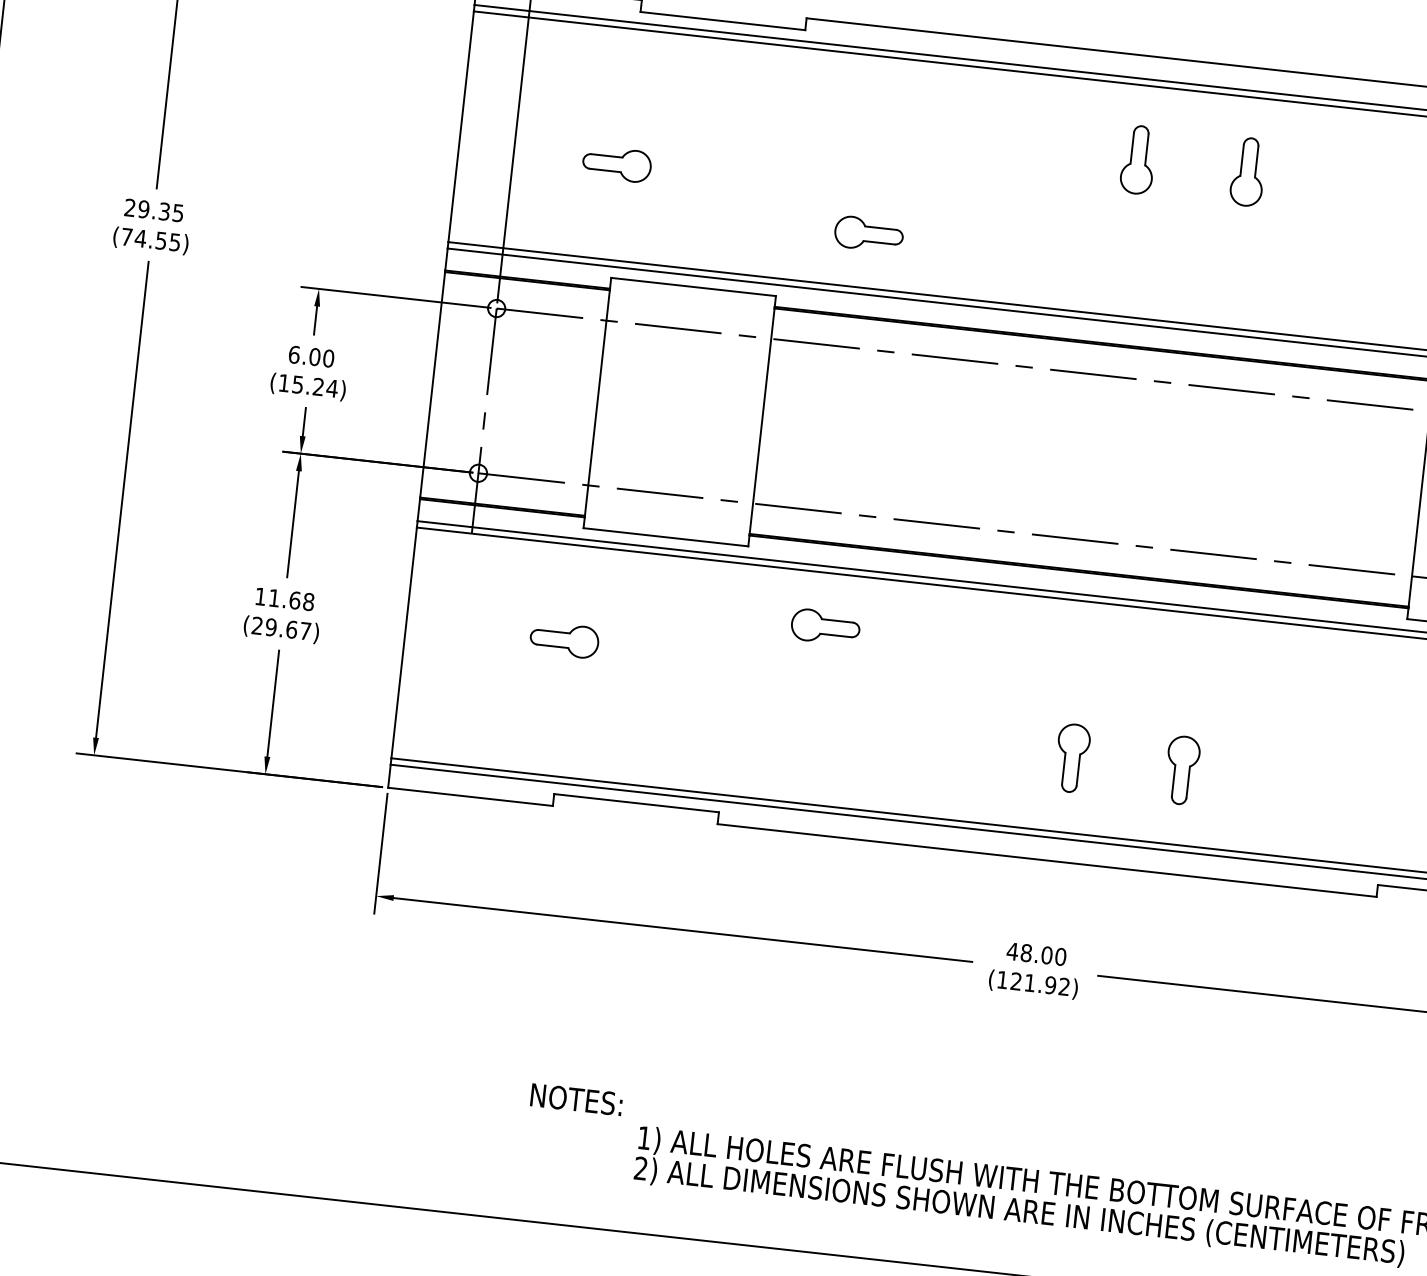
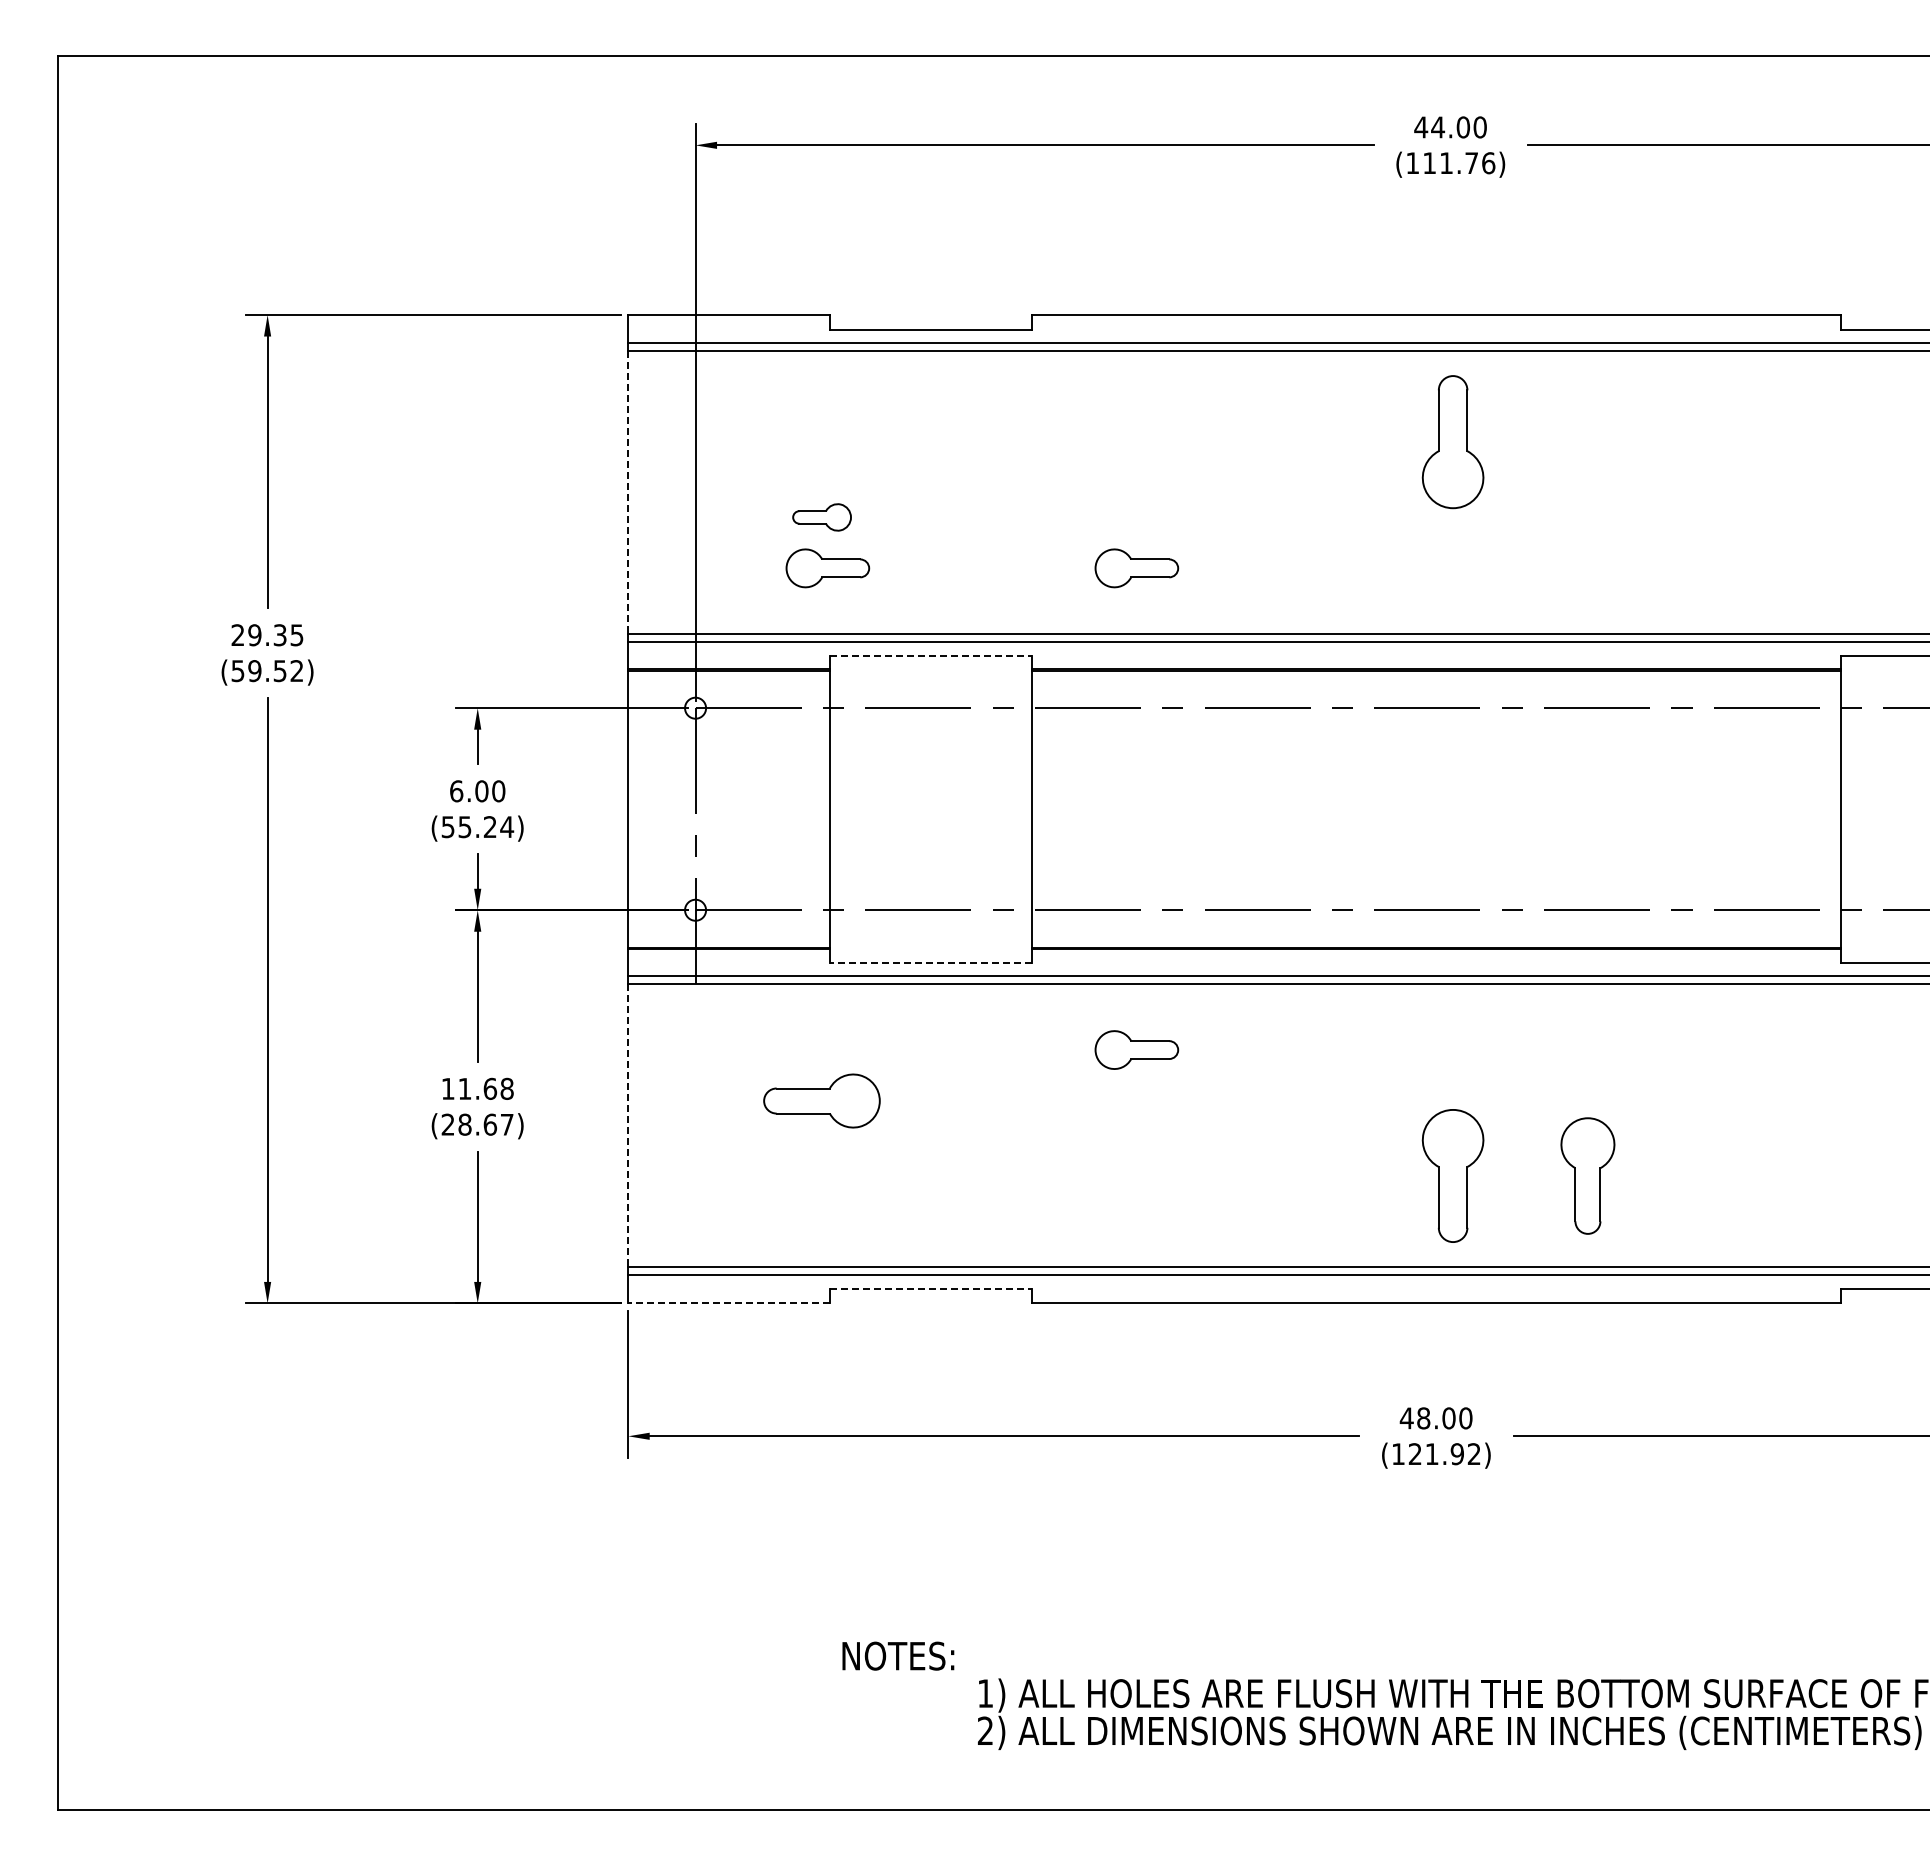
line: (461, 127) -> (628, 493), solid -> dashed
part: (1138, 160) -> (1453, 442), size x1.6
part: (616, 164) -> (821, 517), size x0.7
part: (1247, 172) -> (1587, 442), removed
part: (616, 206) -> (827, 568), added
text: (150, 240) -> (267, 671), (74.55) -> (59.52)
line: (693, 286) -> (931, 655), solid -> dashed
text: (283, 383) -> (447, 827), (15.24) -> (55.24)
line: (665, 537) -> (930, 962), solid -> dashed
text: (270, 627) -> (464, 1124), (29.67) -> (28.67)
part: (564, 639) -> (822, 1100), size x1.4
line: (404, 643) -> (628, 1126), solid -> dashed
part: (1072, 758) -> (1453, 1176), size x1.6
part: (1181, 770) -> (1587, 1176), size x1.4
line: (469, 796) -> (728, 1303), solid -> dashed
line: (636, 802) -> (931, 1288), solid -> dashed

